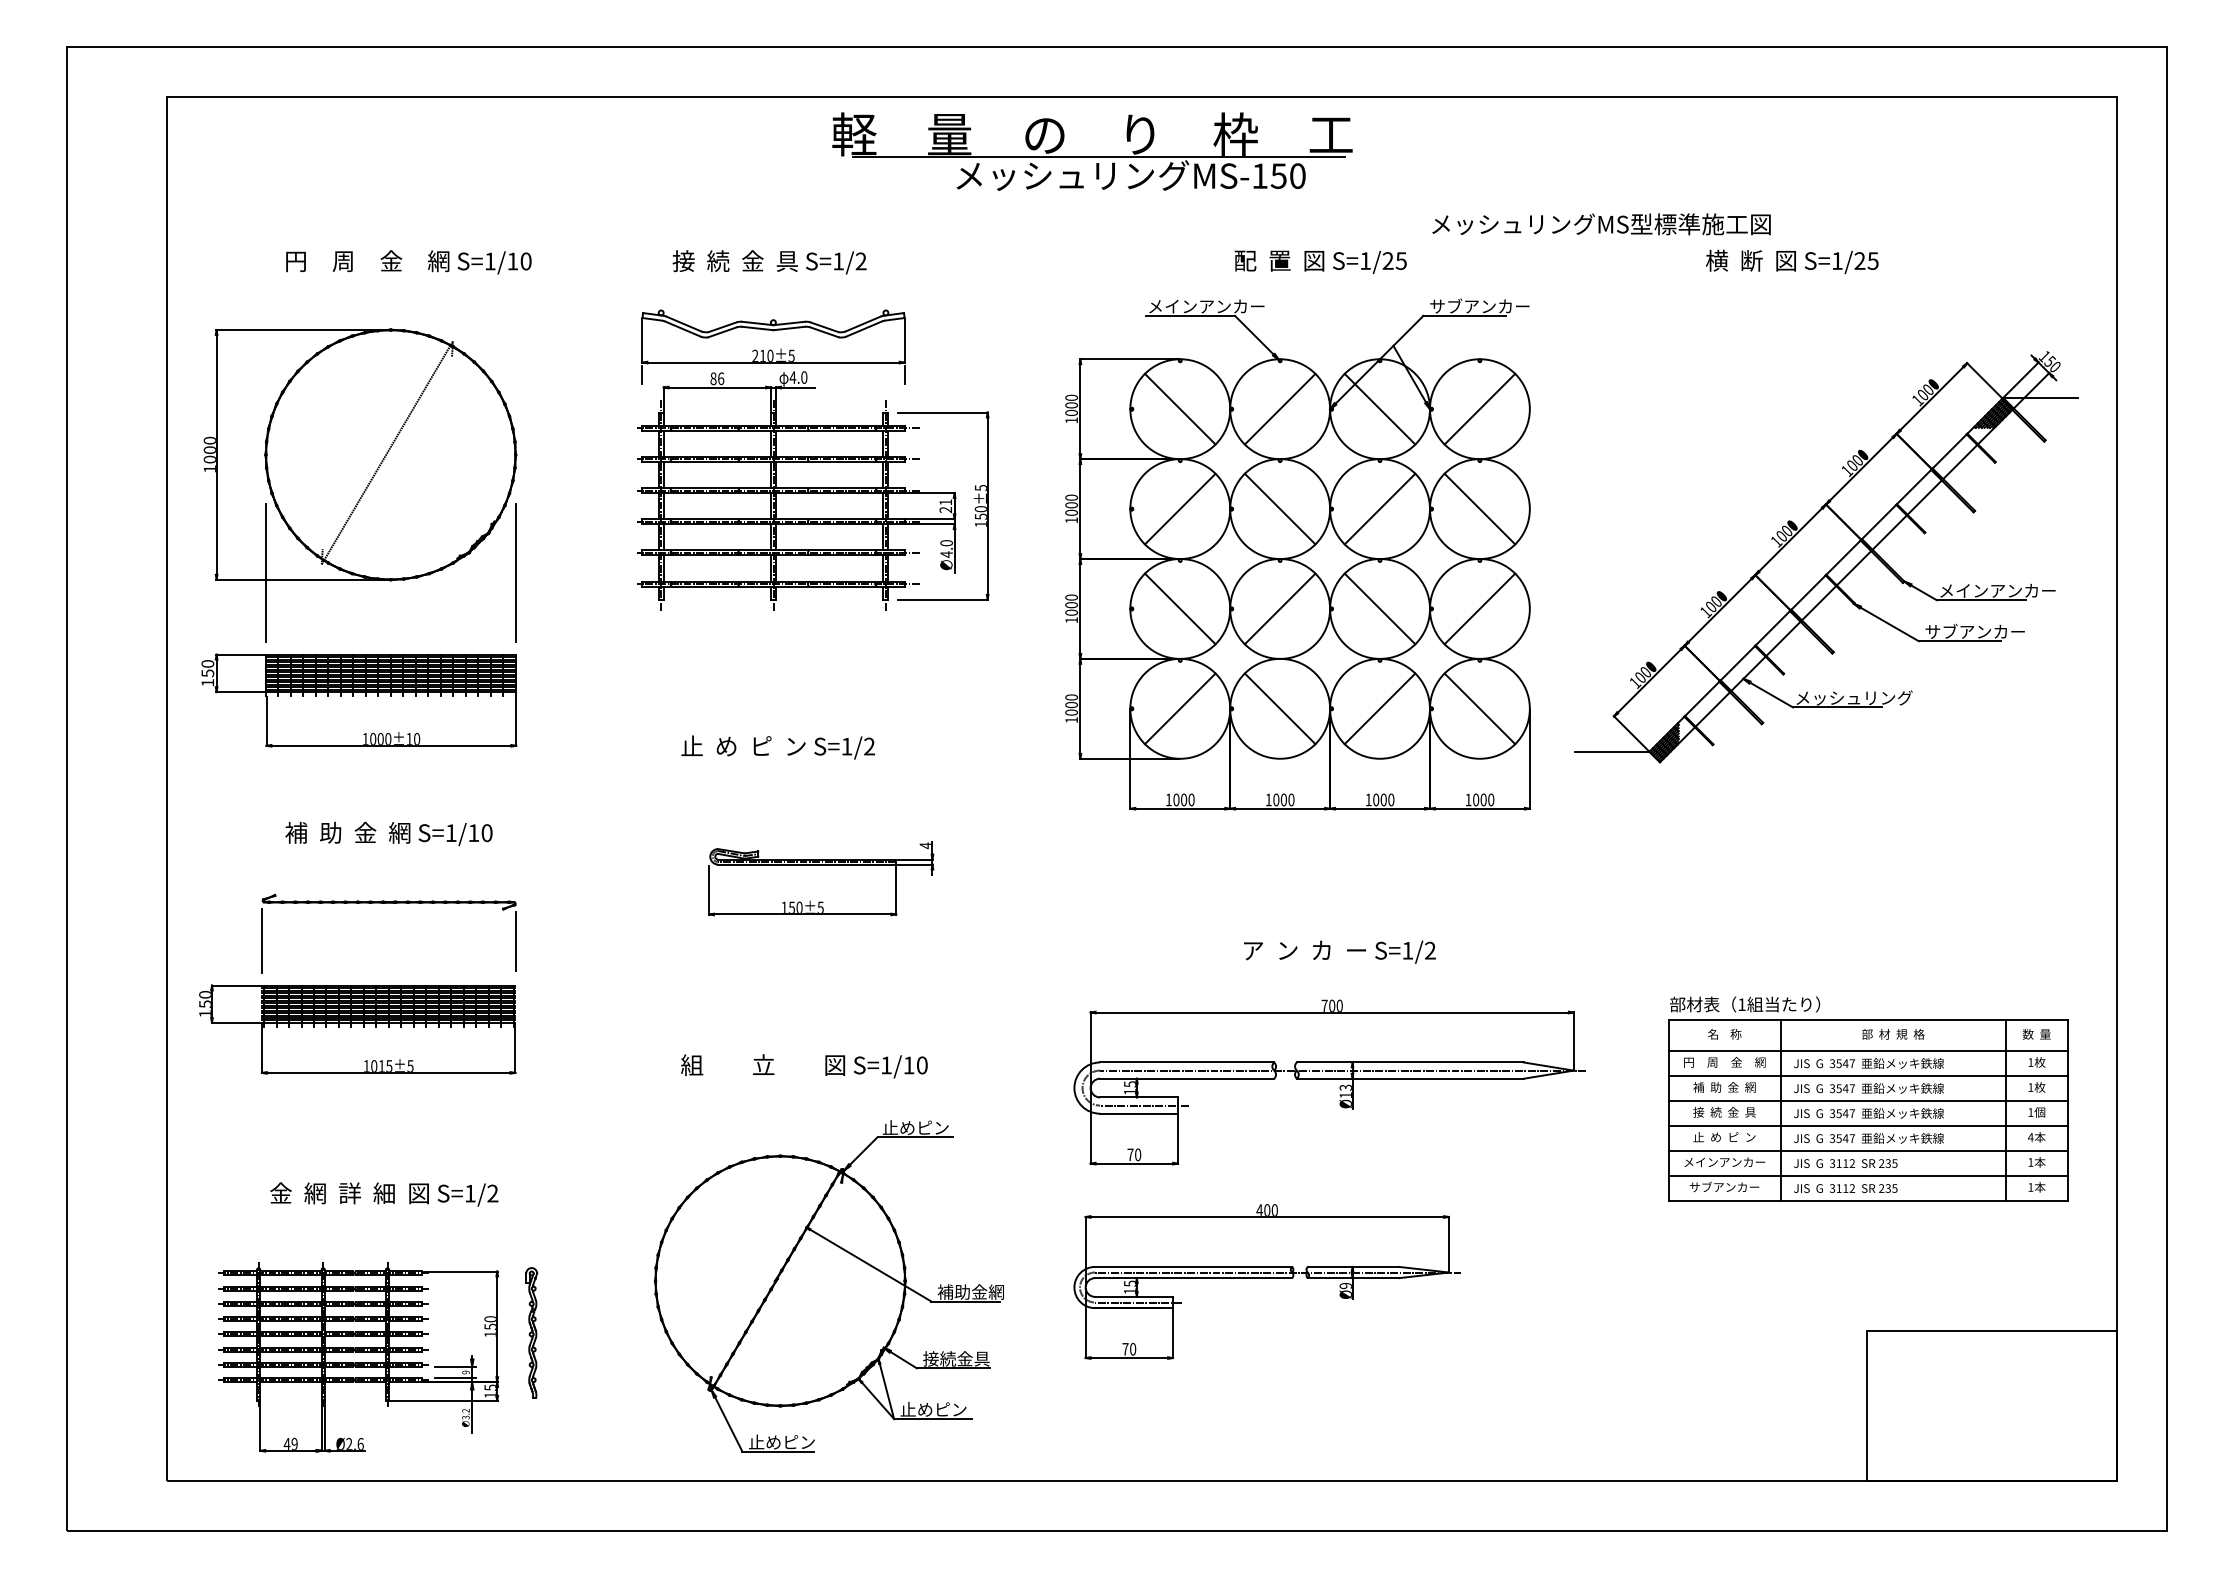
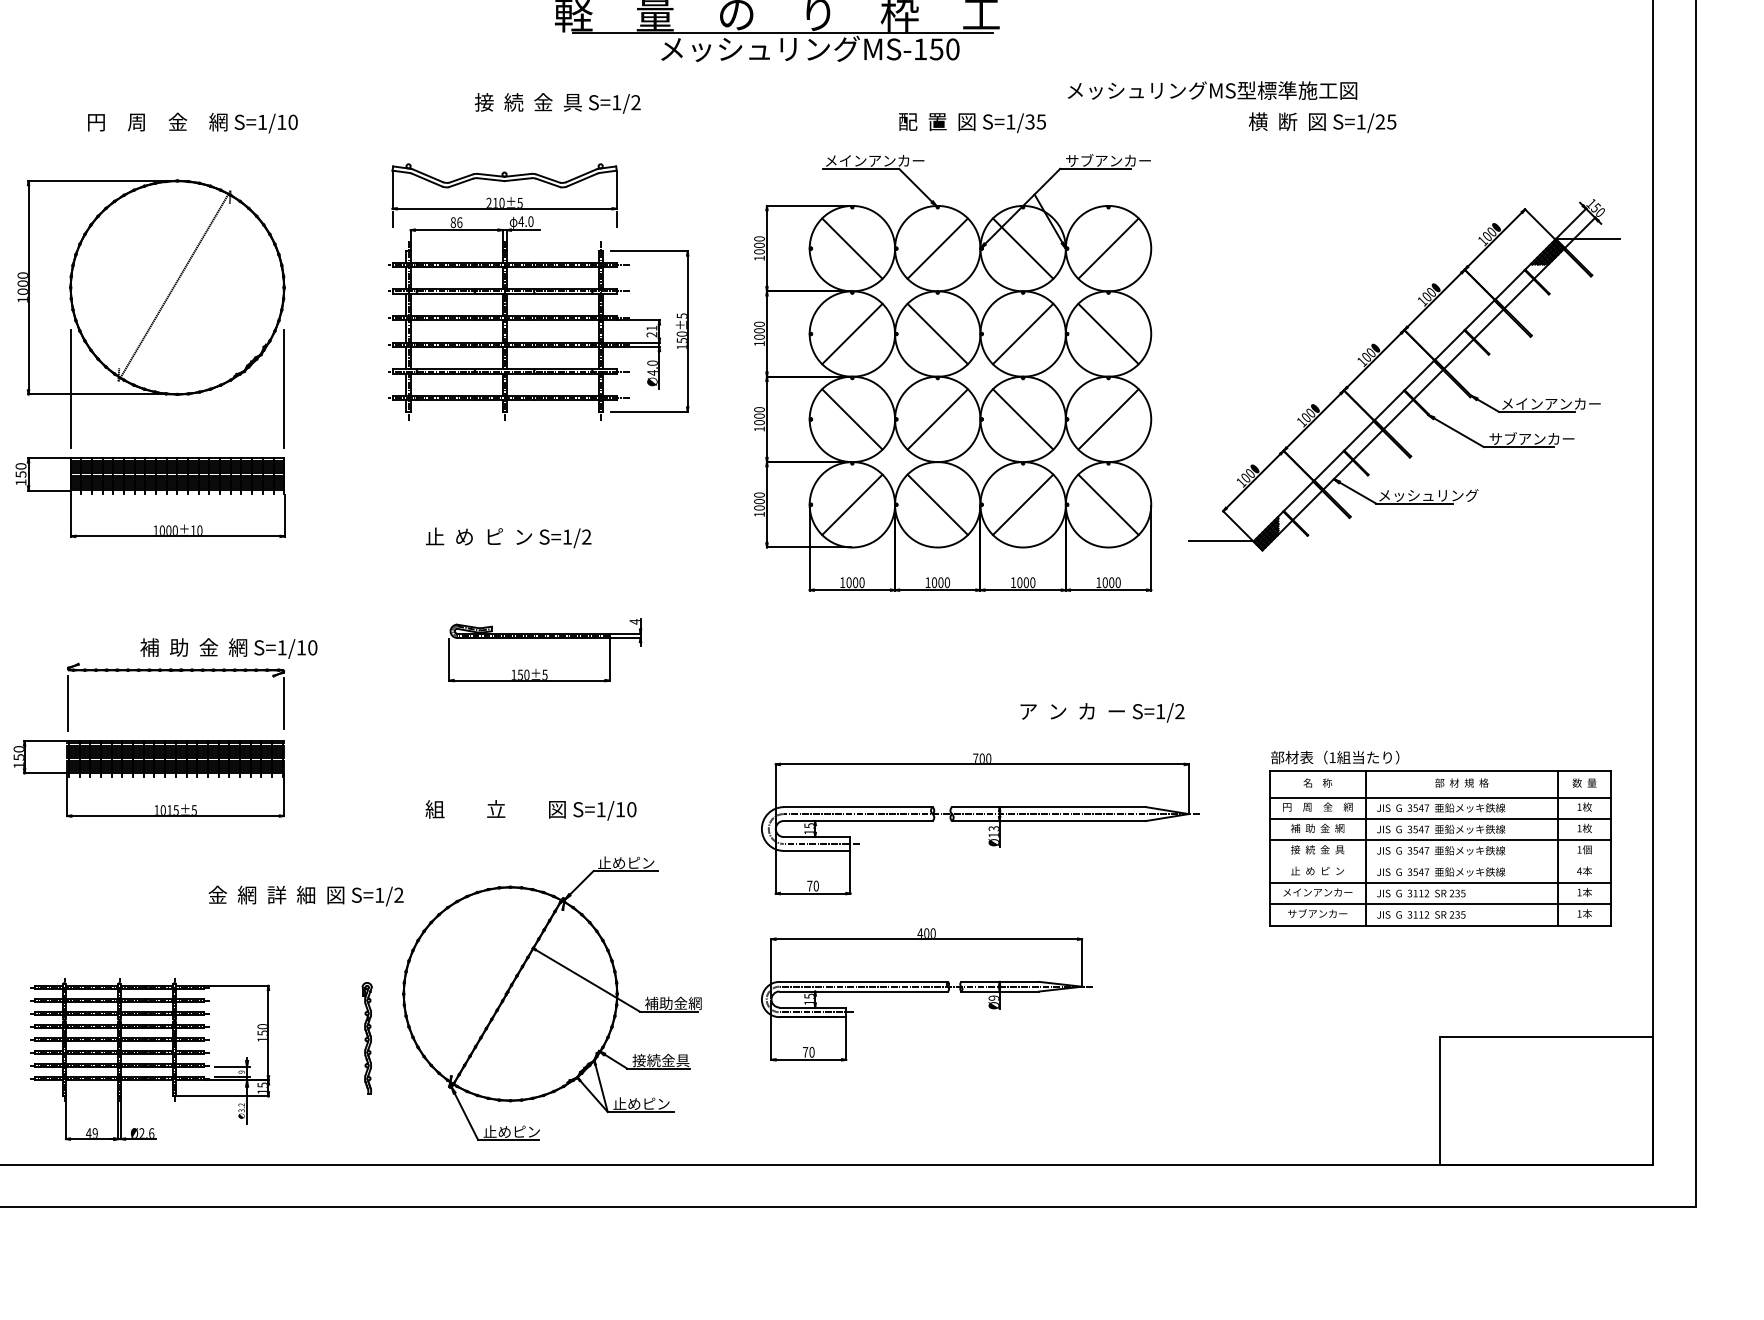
text: (1387, 261) -> (1029, 122), S=1/25 -> S=1/35
text: (1792, 261) -> (1322, 122), moved
text: (769, 262) -> (557, 103), moved
text: (388, 833) -> (228, 648), moved
text: (1339, 951) -> (1102, 712), moved
line: (1868, 1126) -> (1440, 861), removed
text: (384, 1194) -> (306, 896), moved
part: (531, 1332) -> (366, 1037), moved

